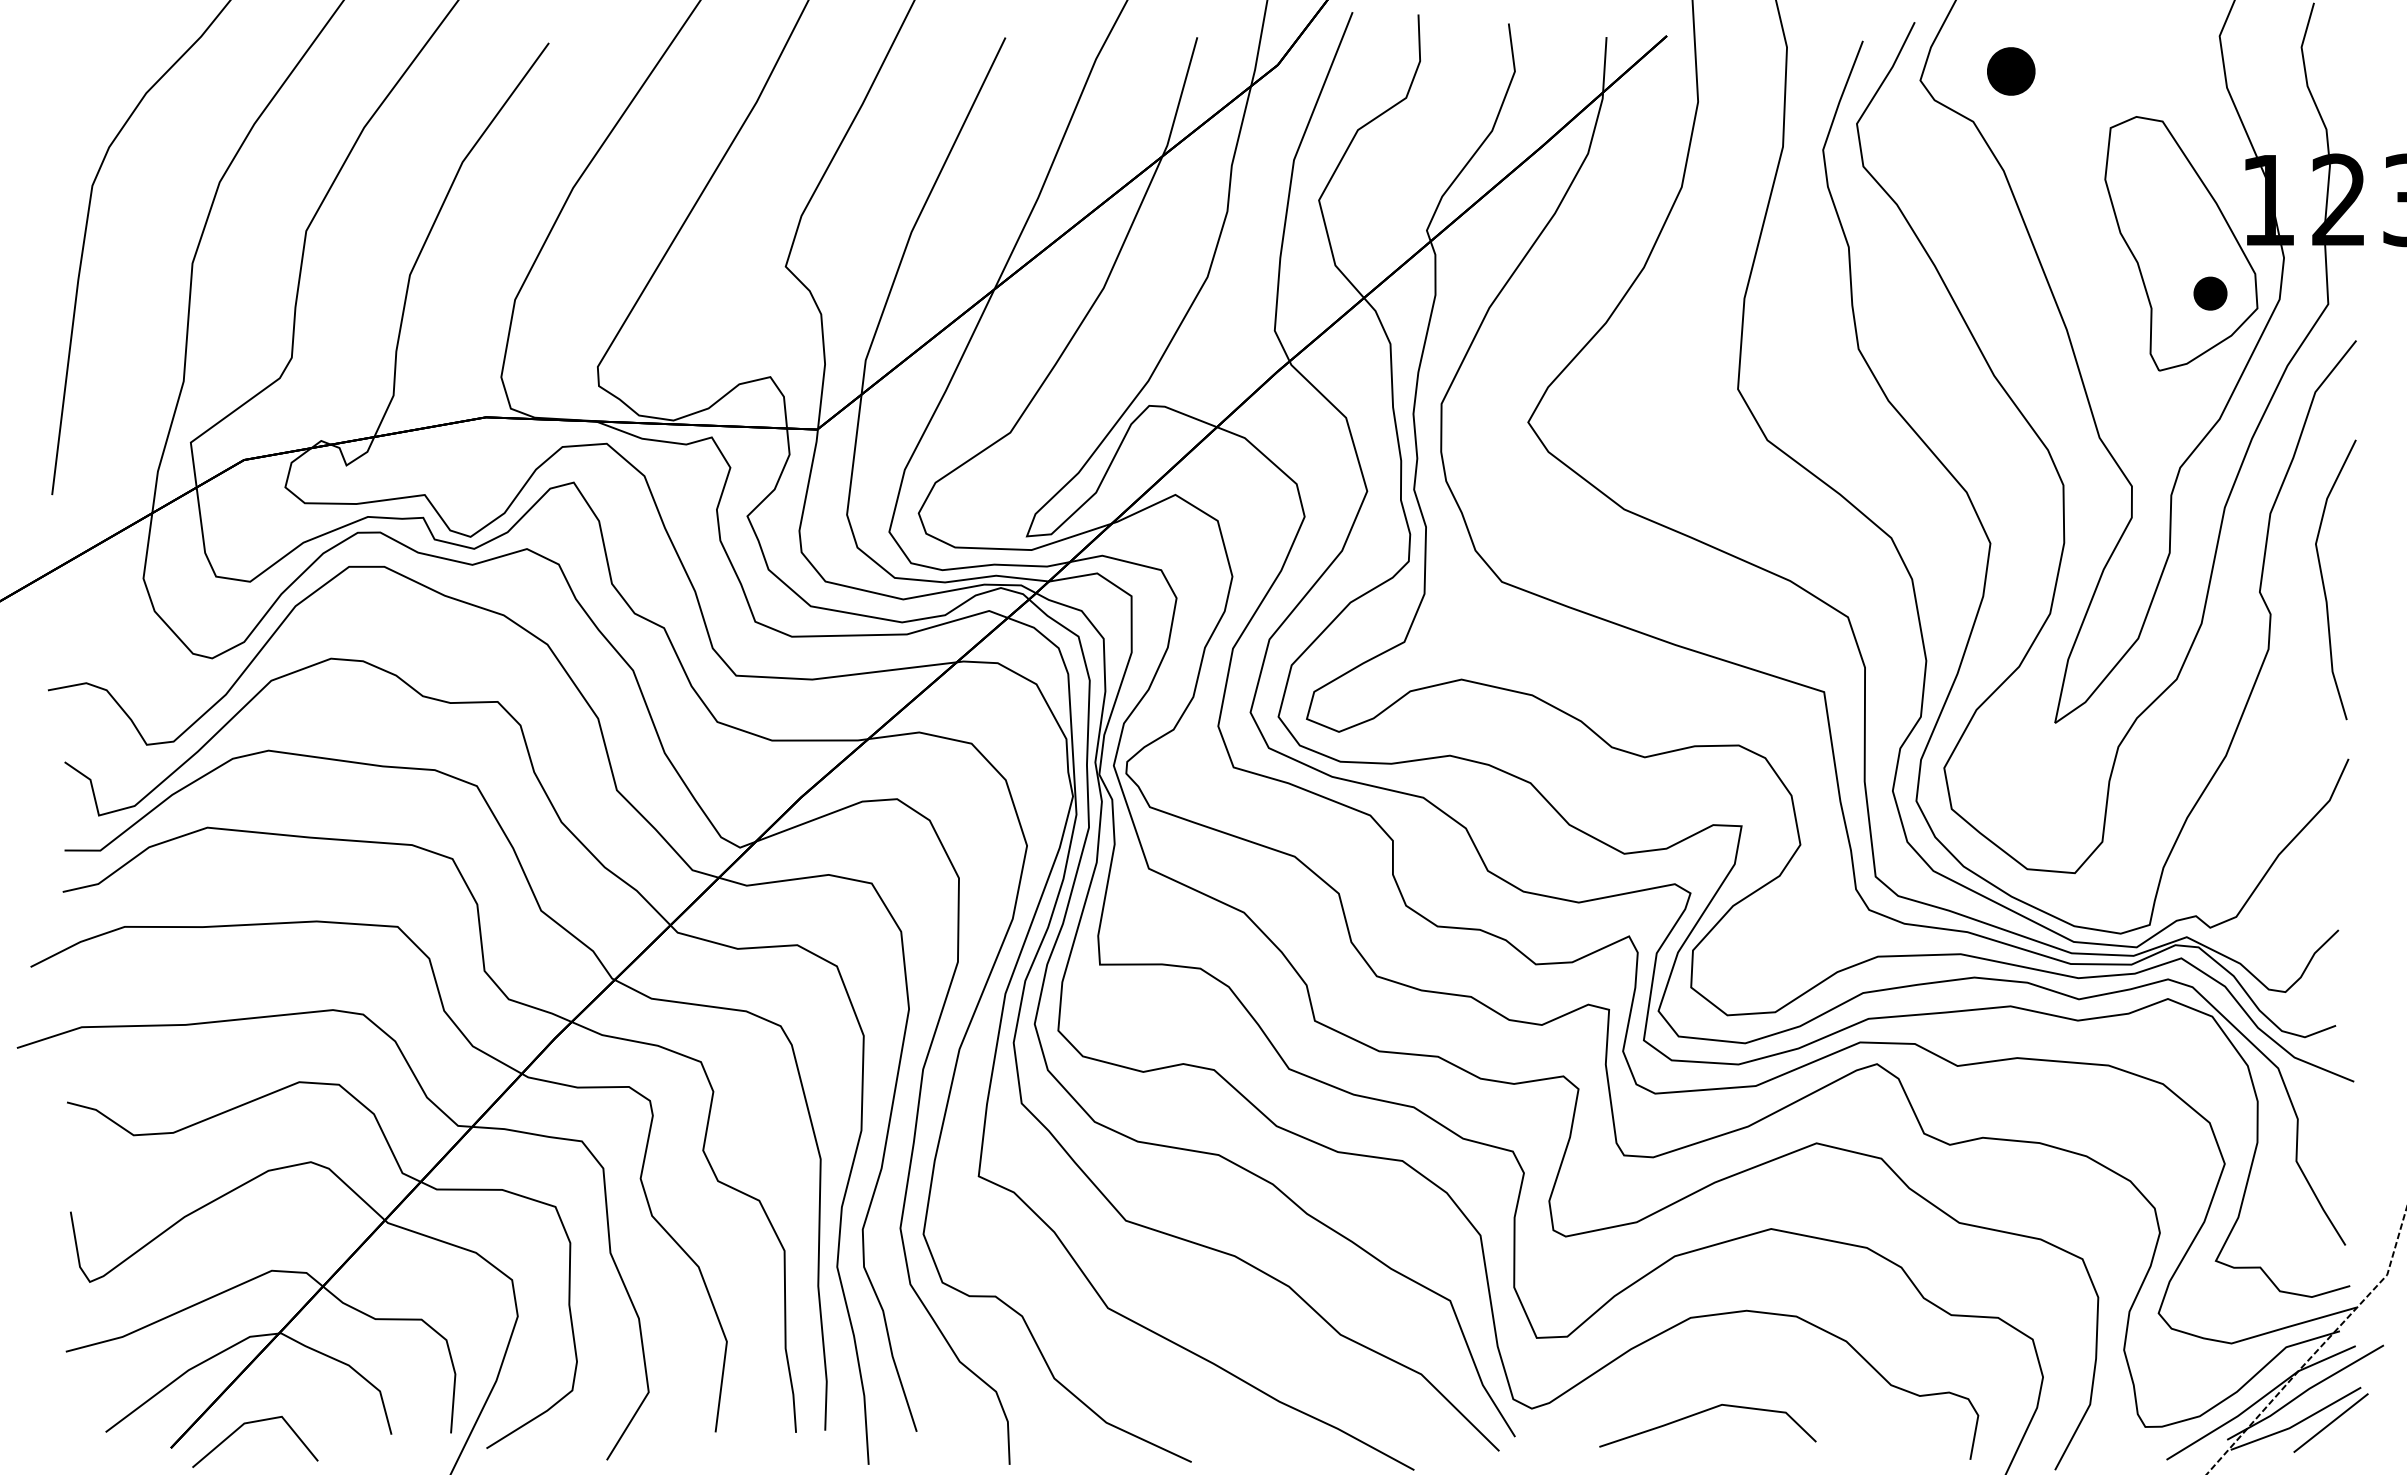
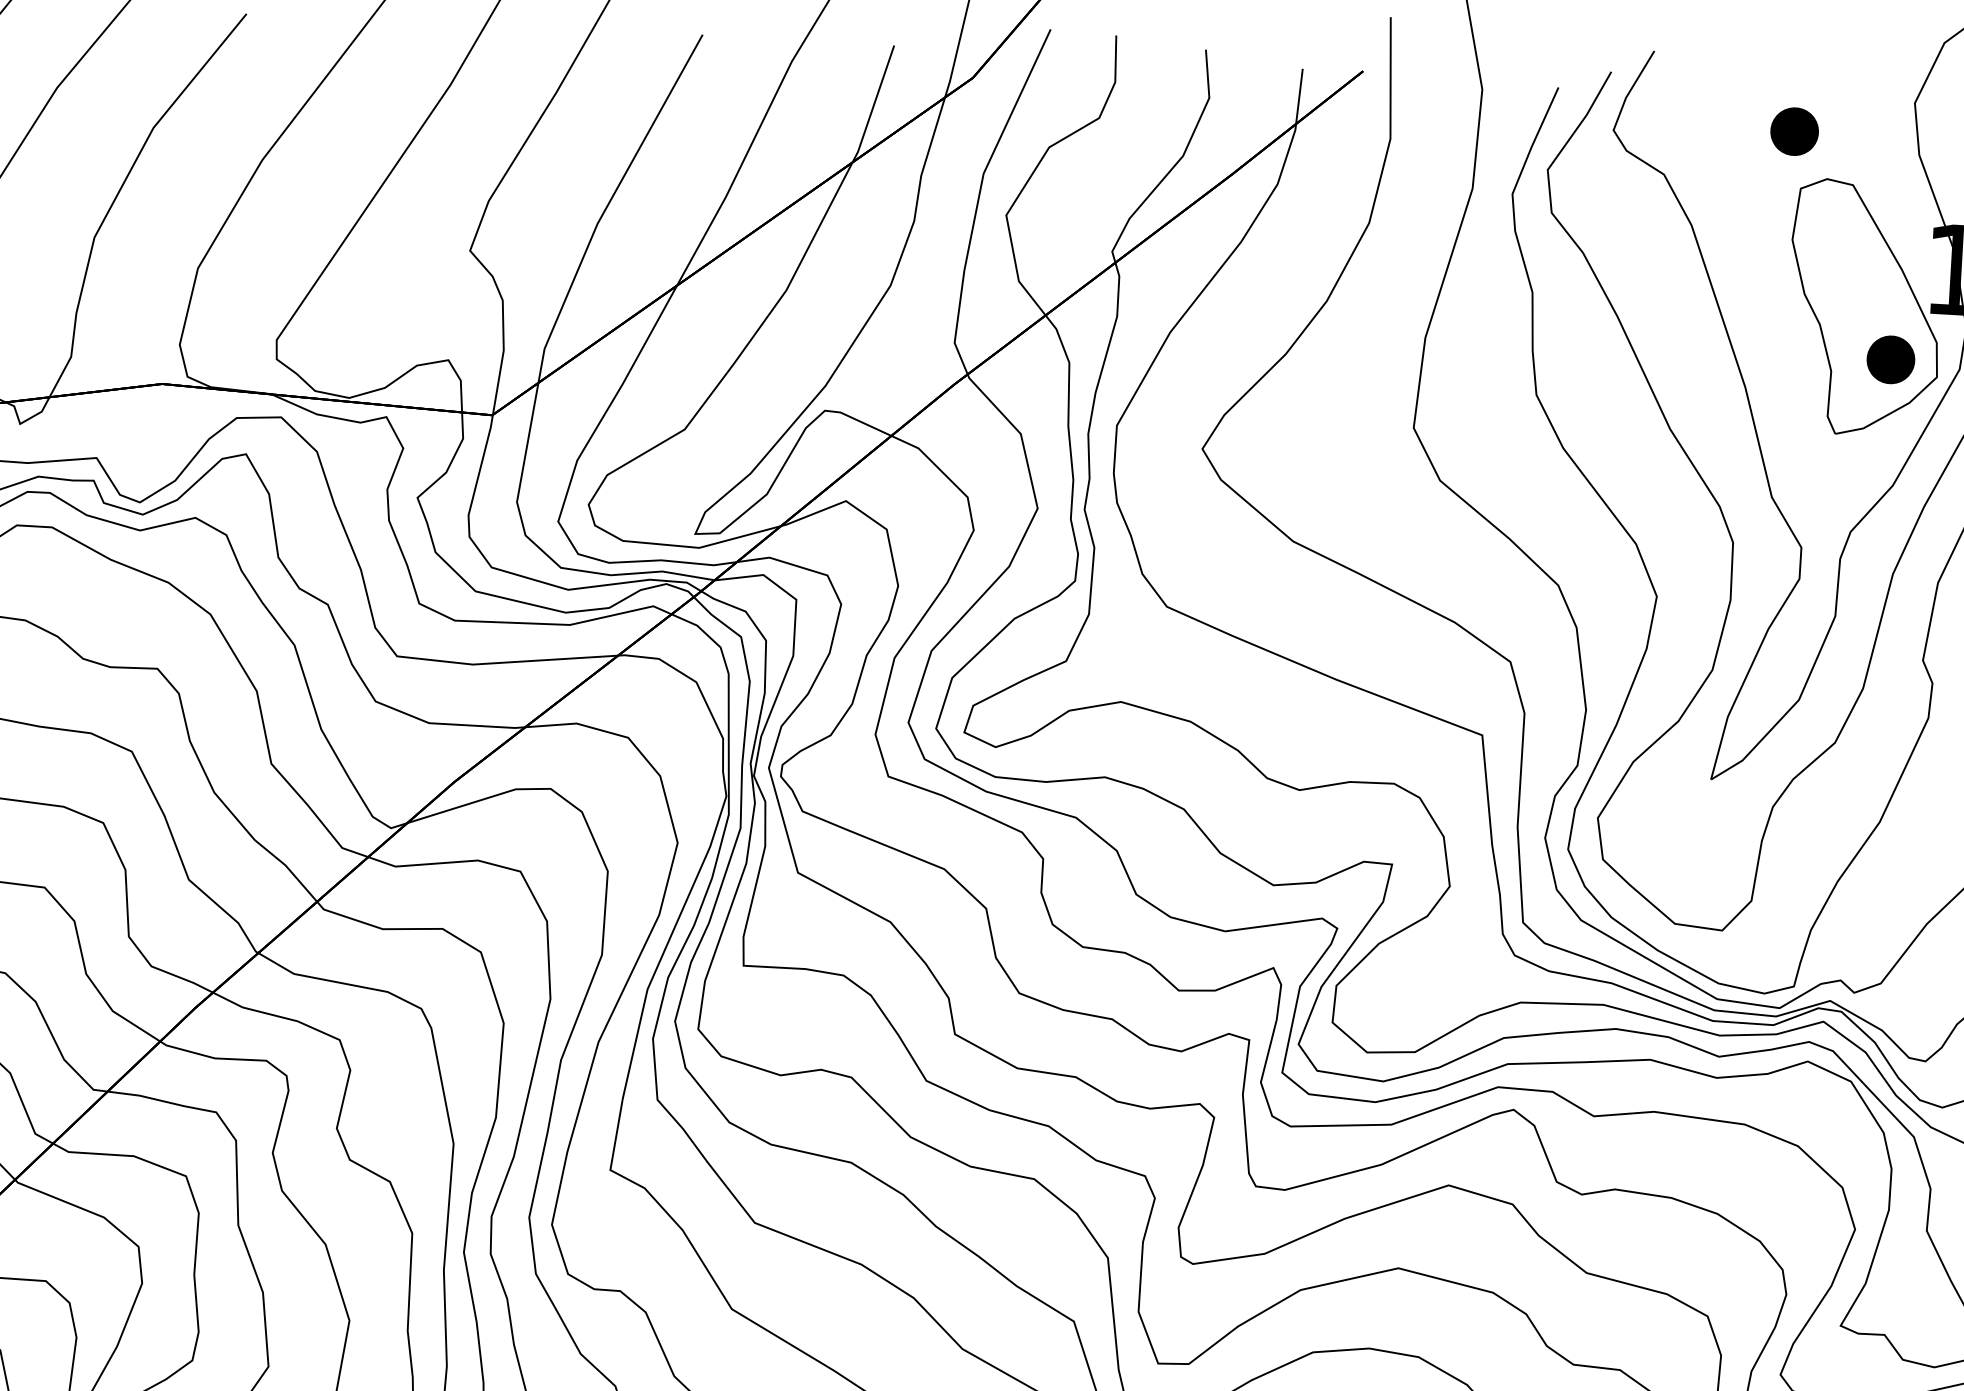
part: (2011, 71) -> (1794, 131), moved
part: (2210, 293) -> (1890, 359), size x1.43

